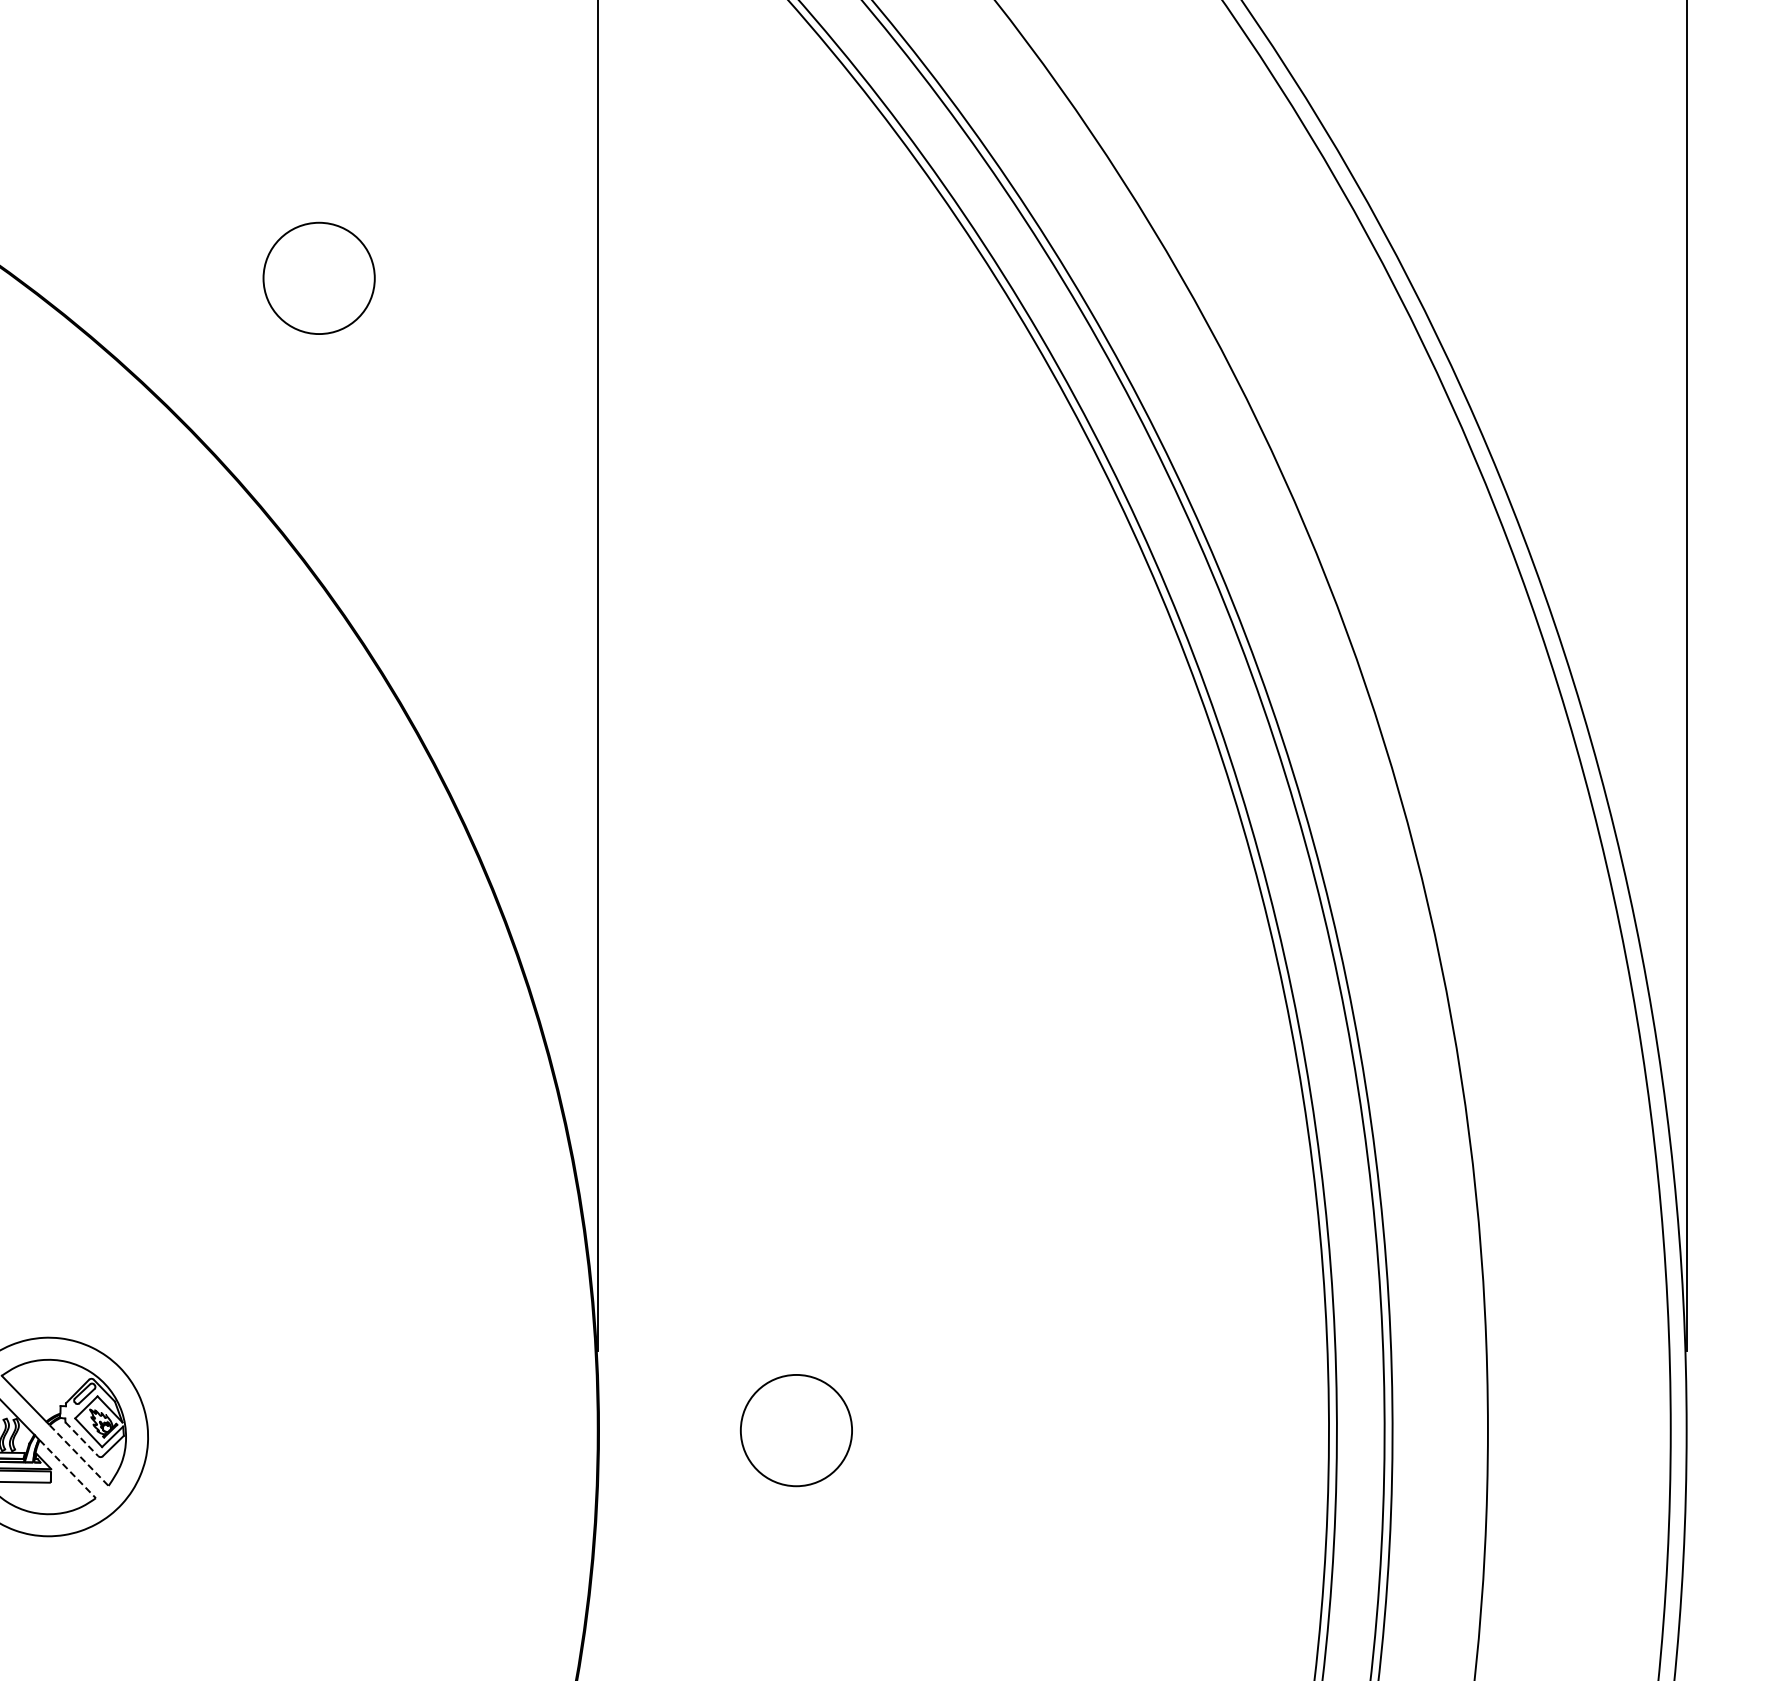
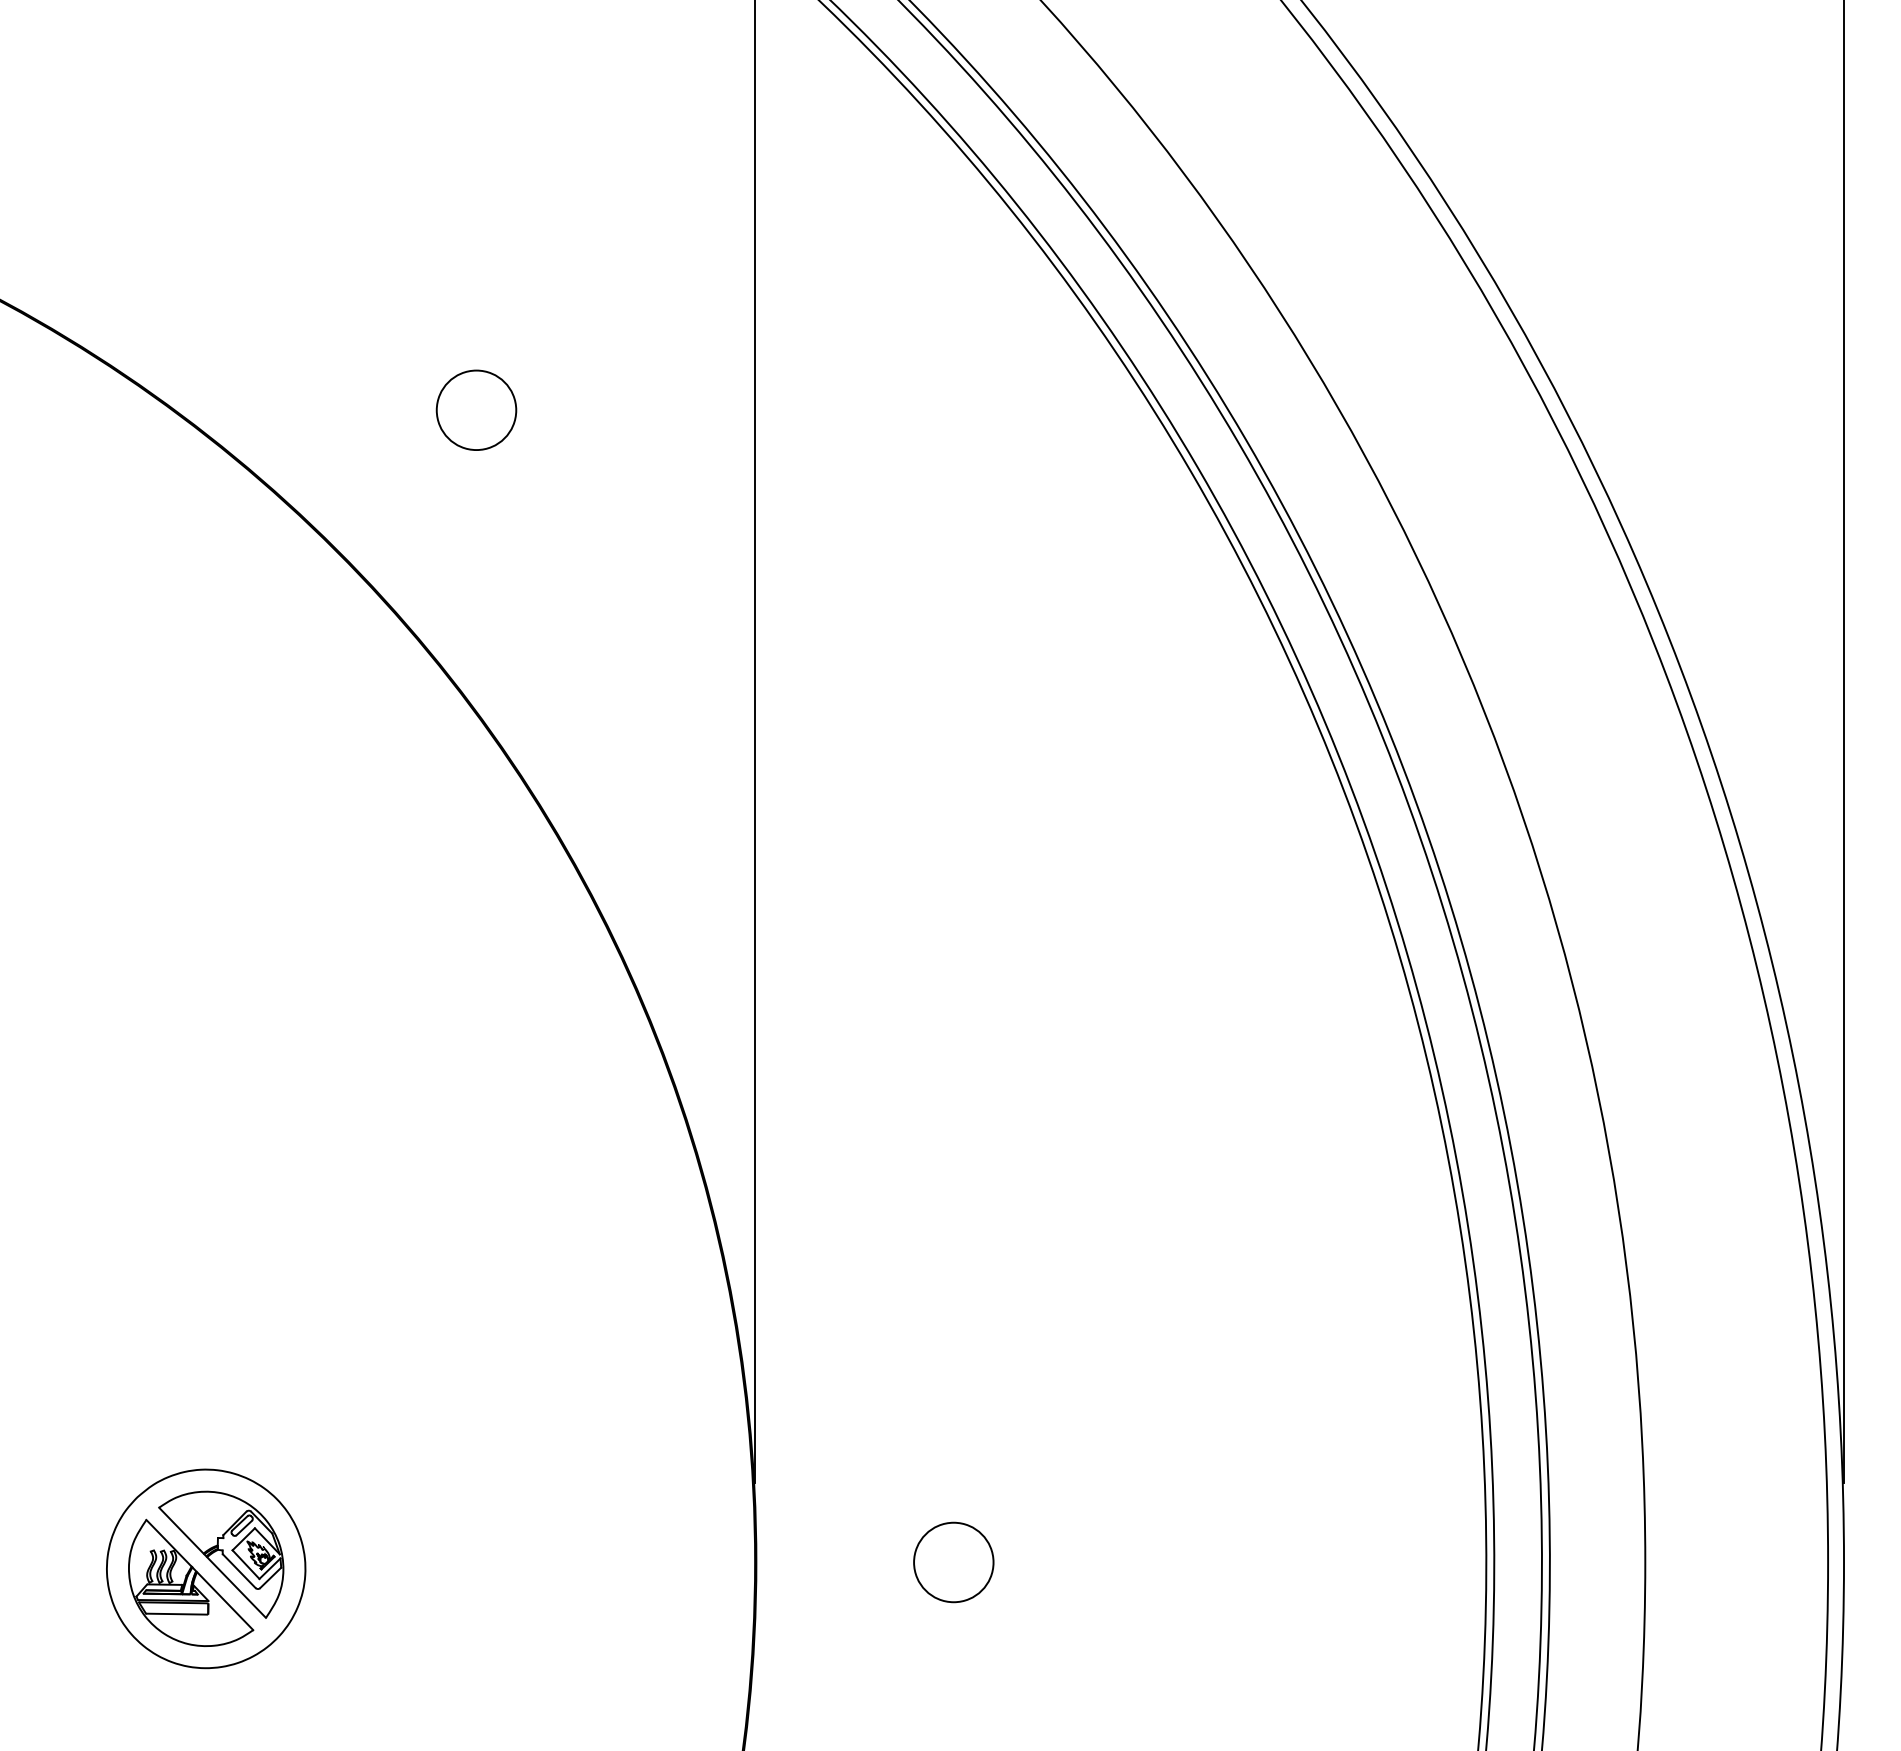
circle: (319, 278) -> (476, 410), size x0.71
circle: (796, 1430) -> (953, 1562), size x0.71
line: (82, 1439) -> (239, 1571), dashed -> solid
line: (79, 1455) -> (236, 1587), dashed -> solid
line: (68, 1469) -> (225, 1601), dashed -> solid

